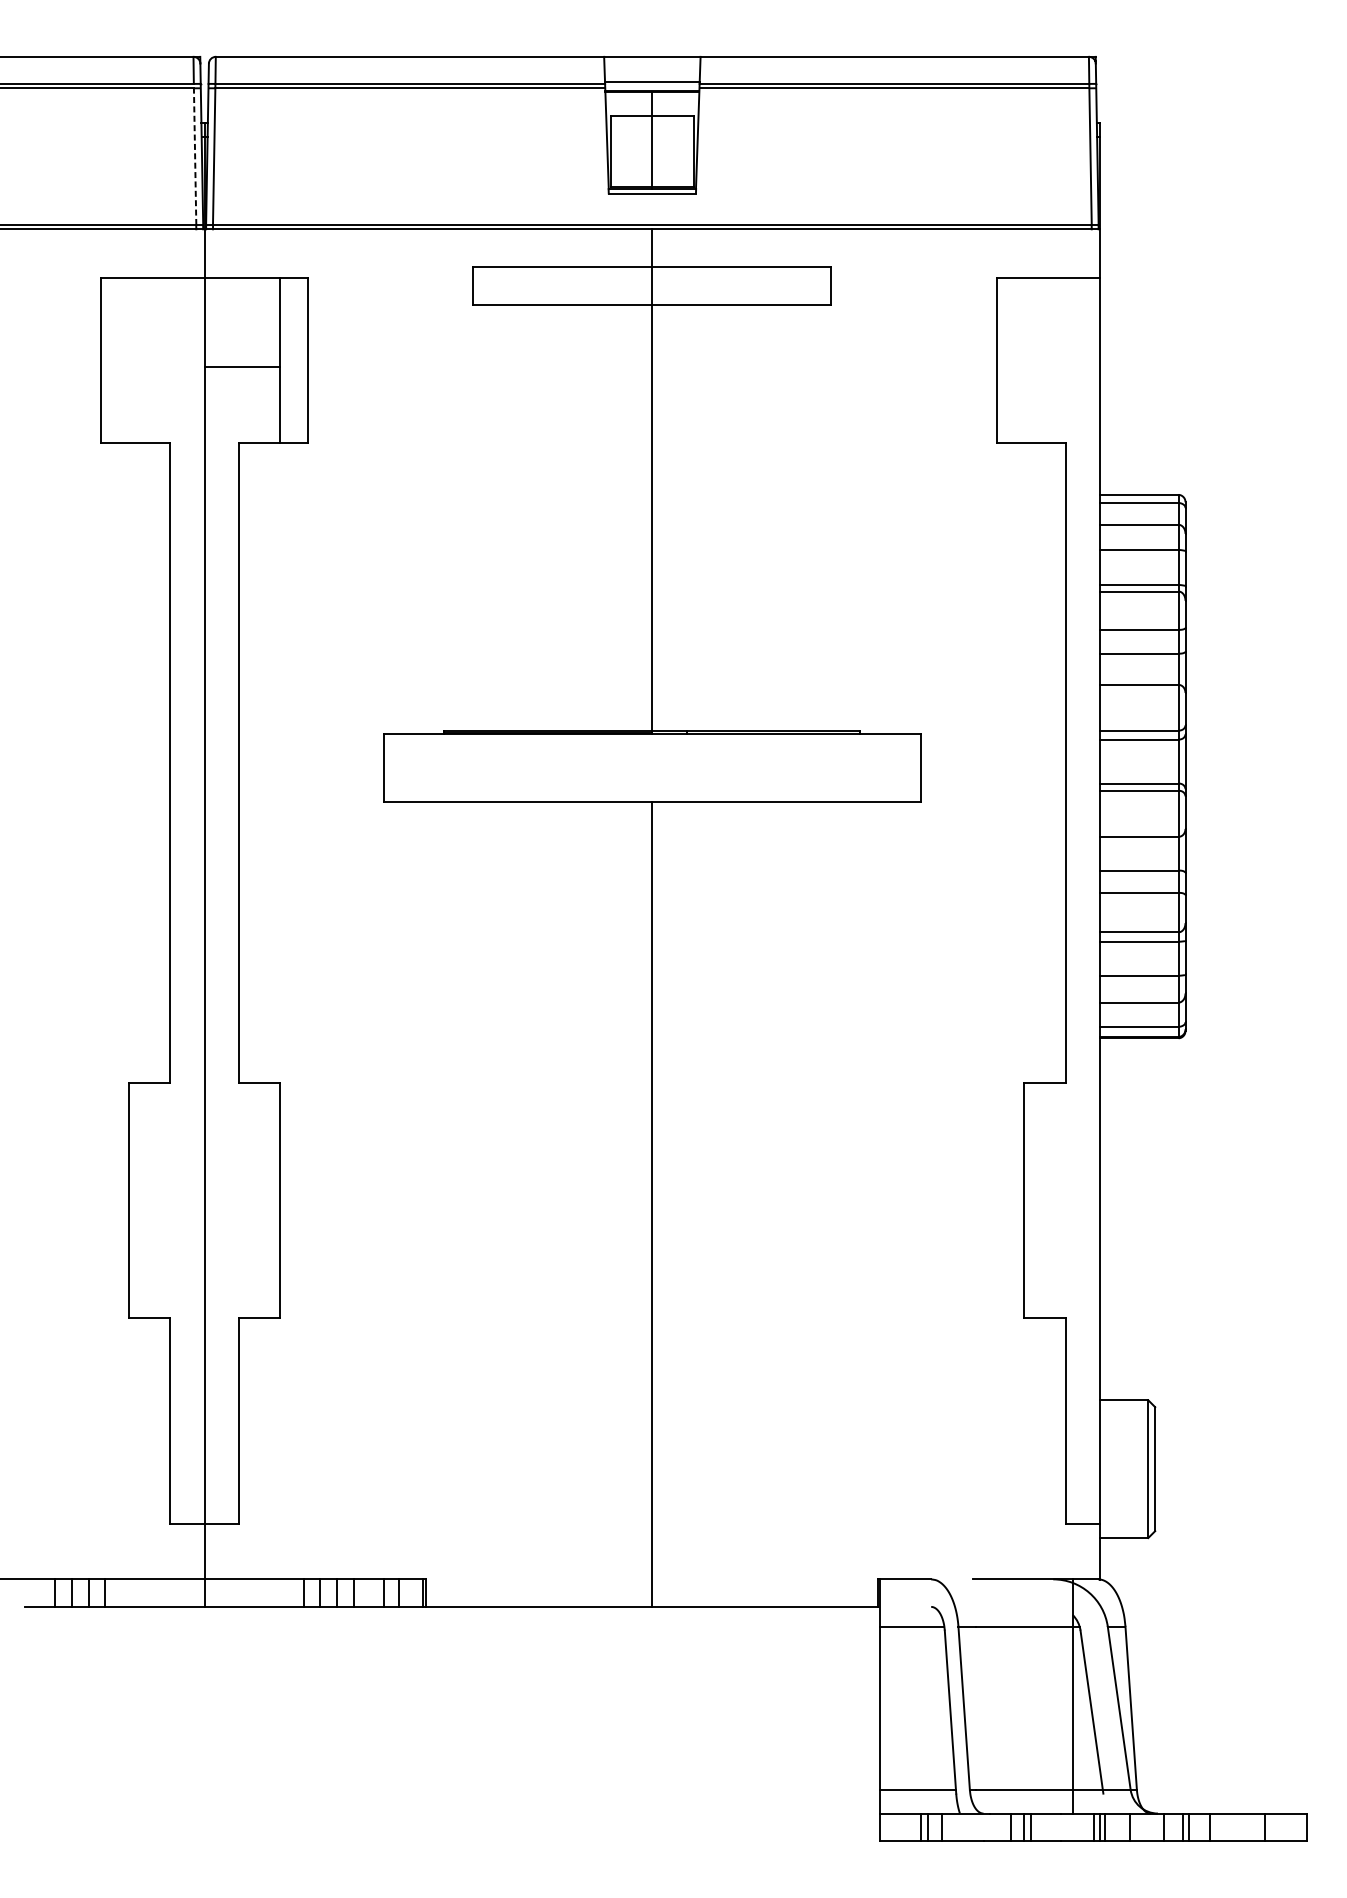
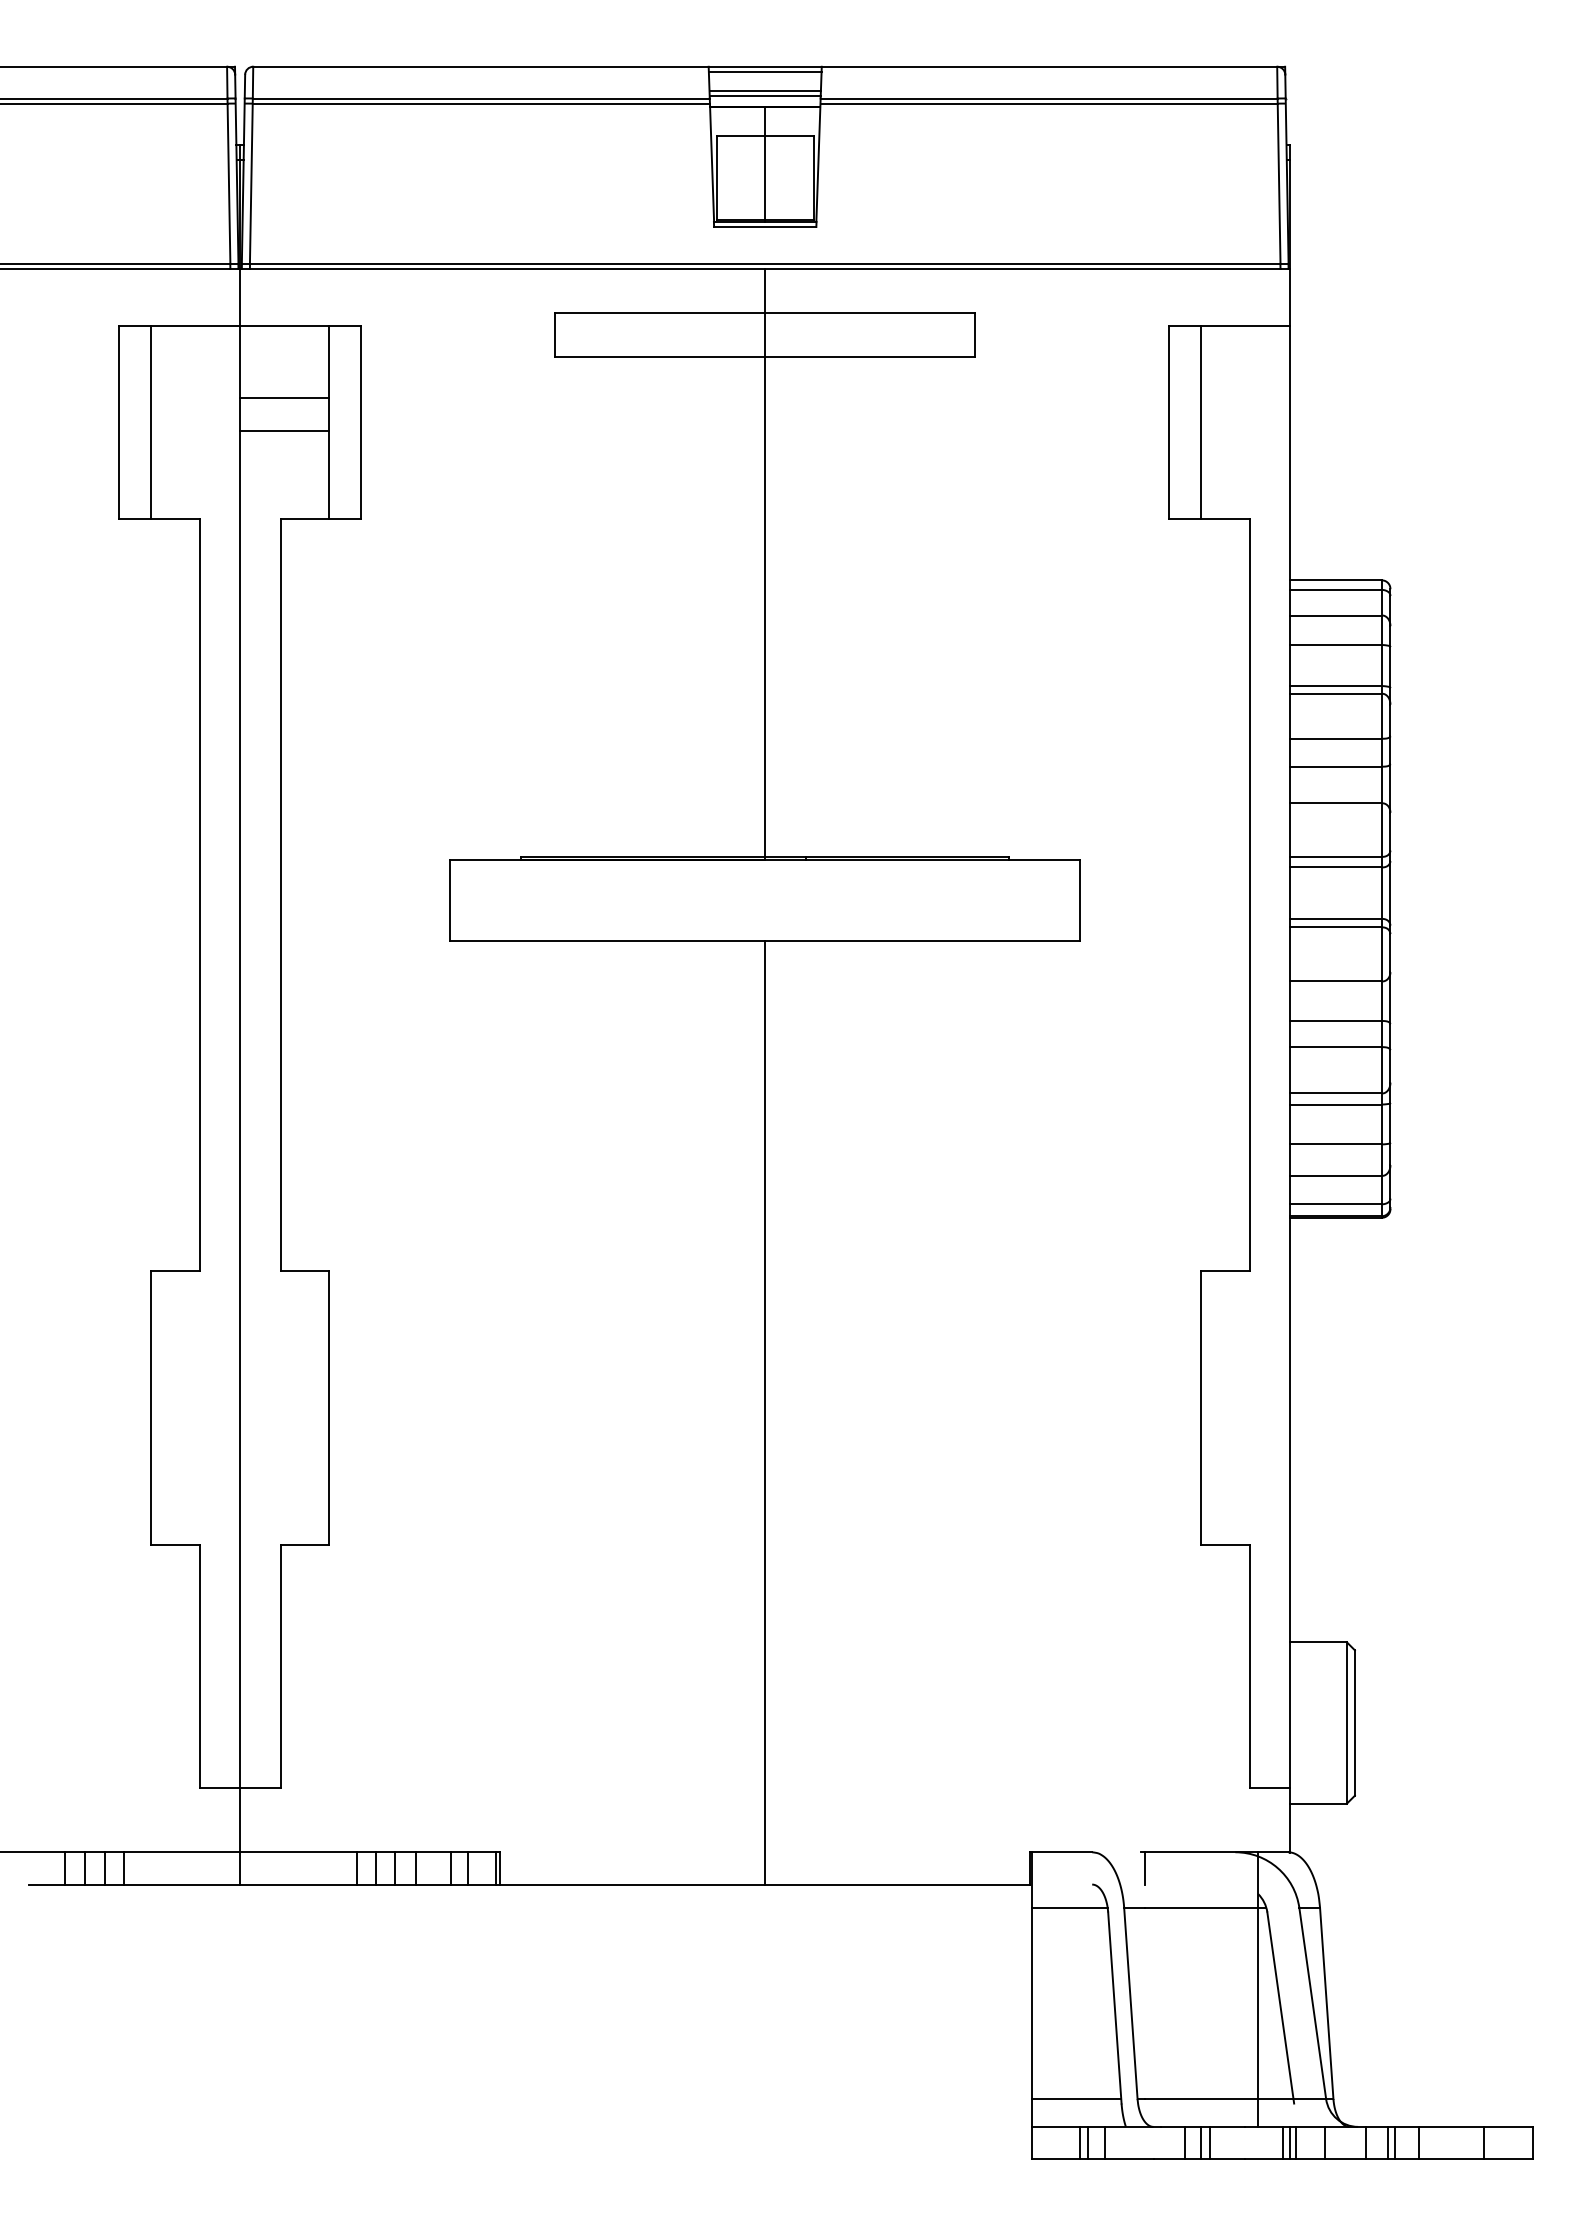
line: (651, 60) -> (764, 71), added
line: (651, 77) -> (764, 91), added
line: (194, 154) -> (228, 181), dashed -> solid
line: (242, 339) -> (284, 398), added
line: (129, 360) -> (151, 422), added
line: (1024, 360) -> (1201, 422), added
line: (975, 1593) -> (1144, 1868), added

